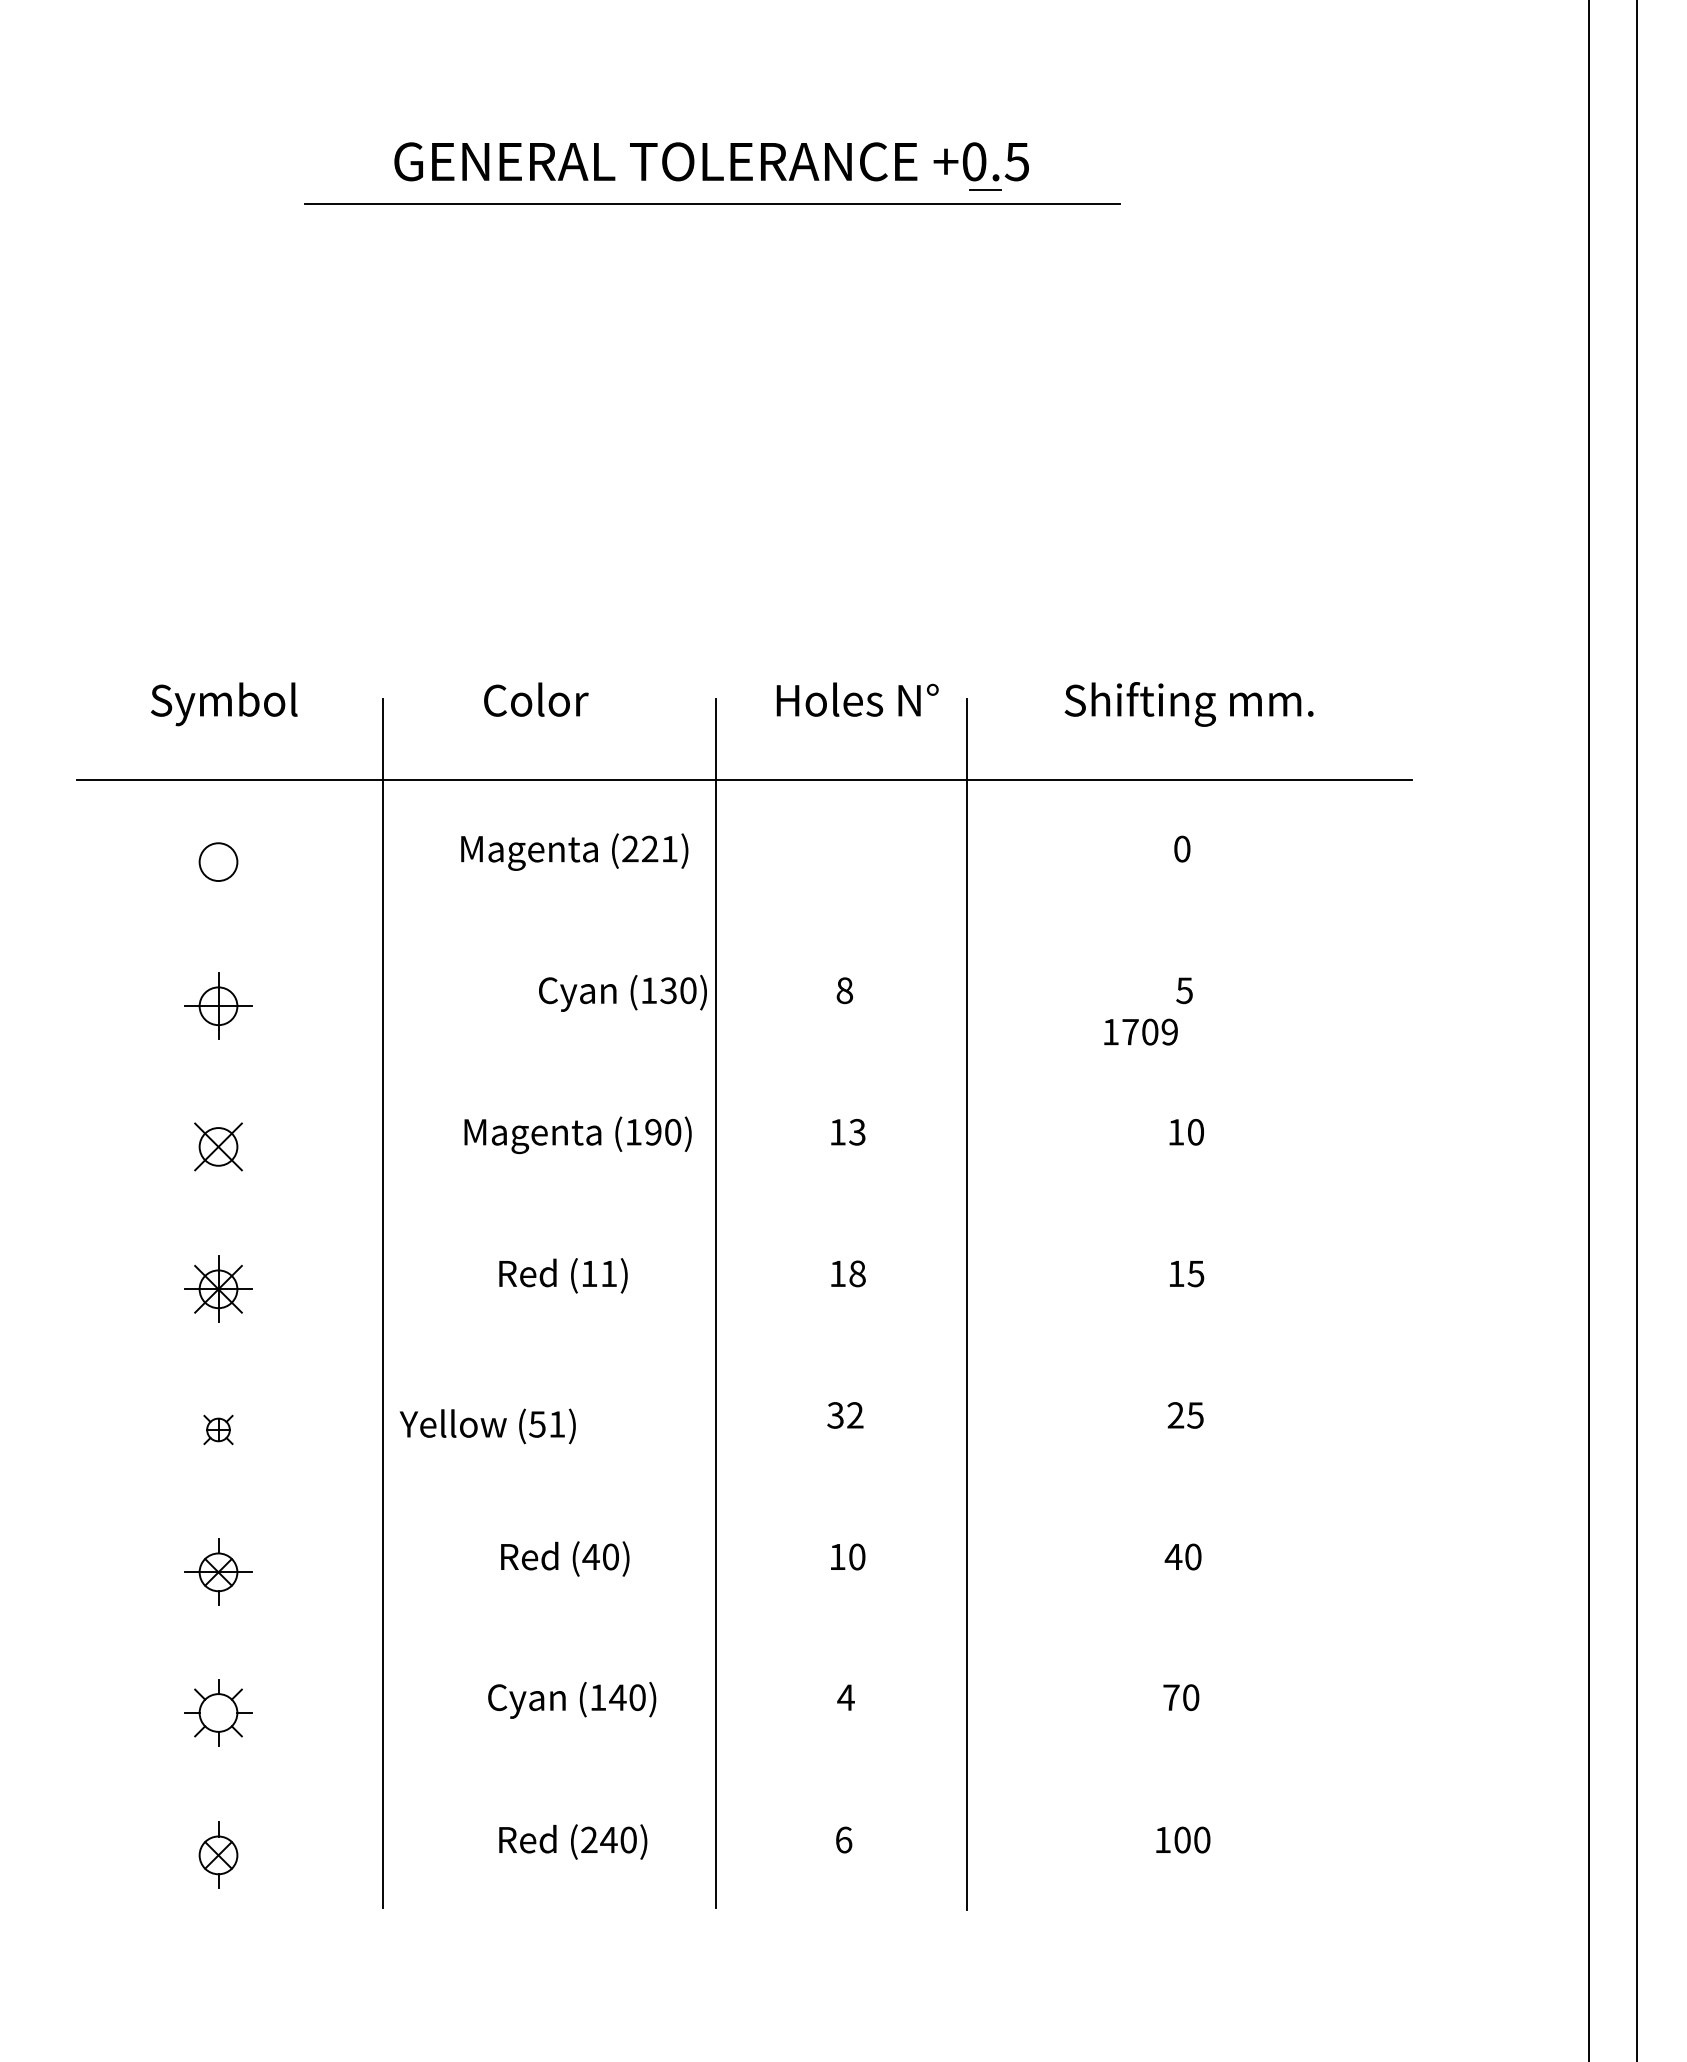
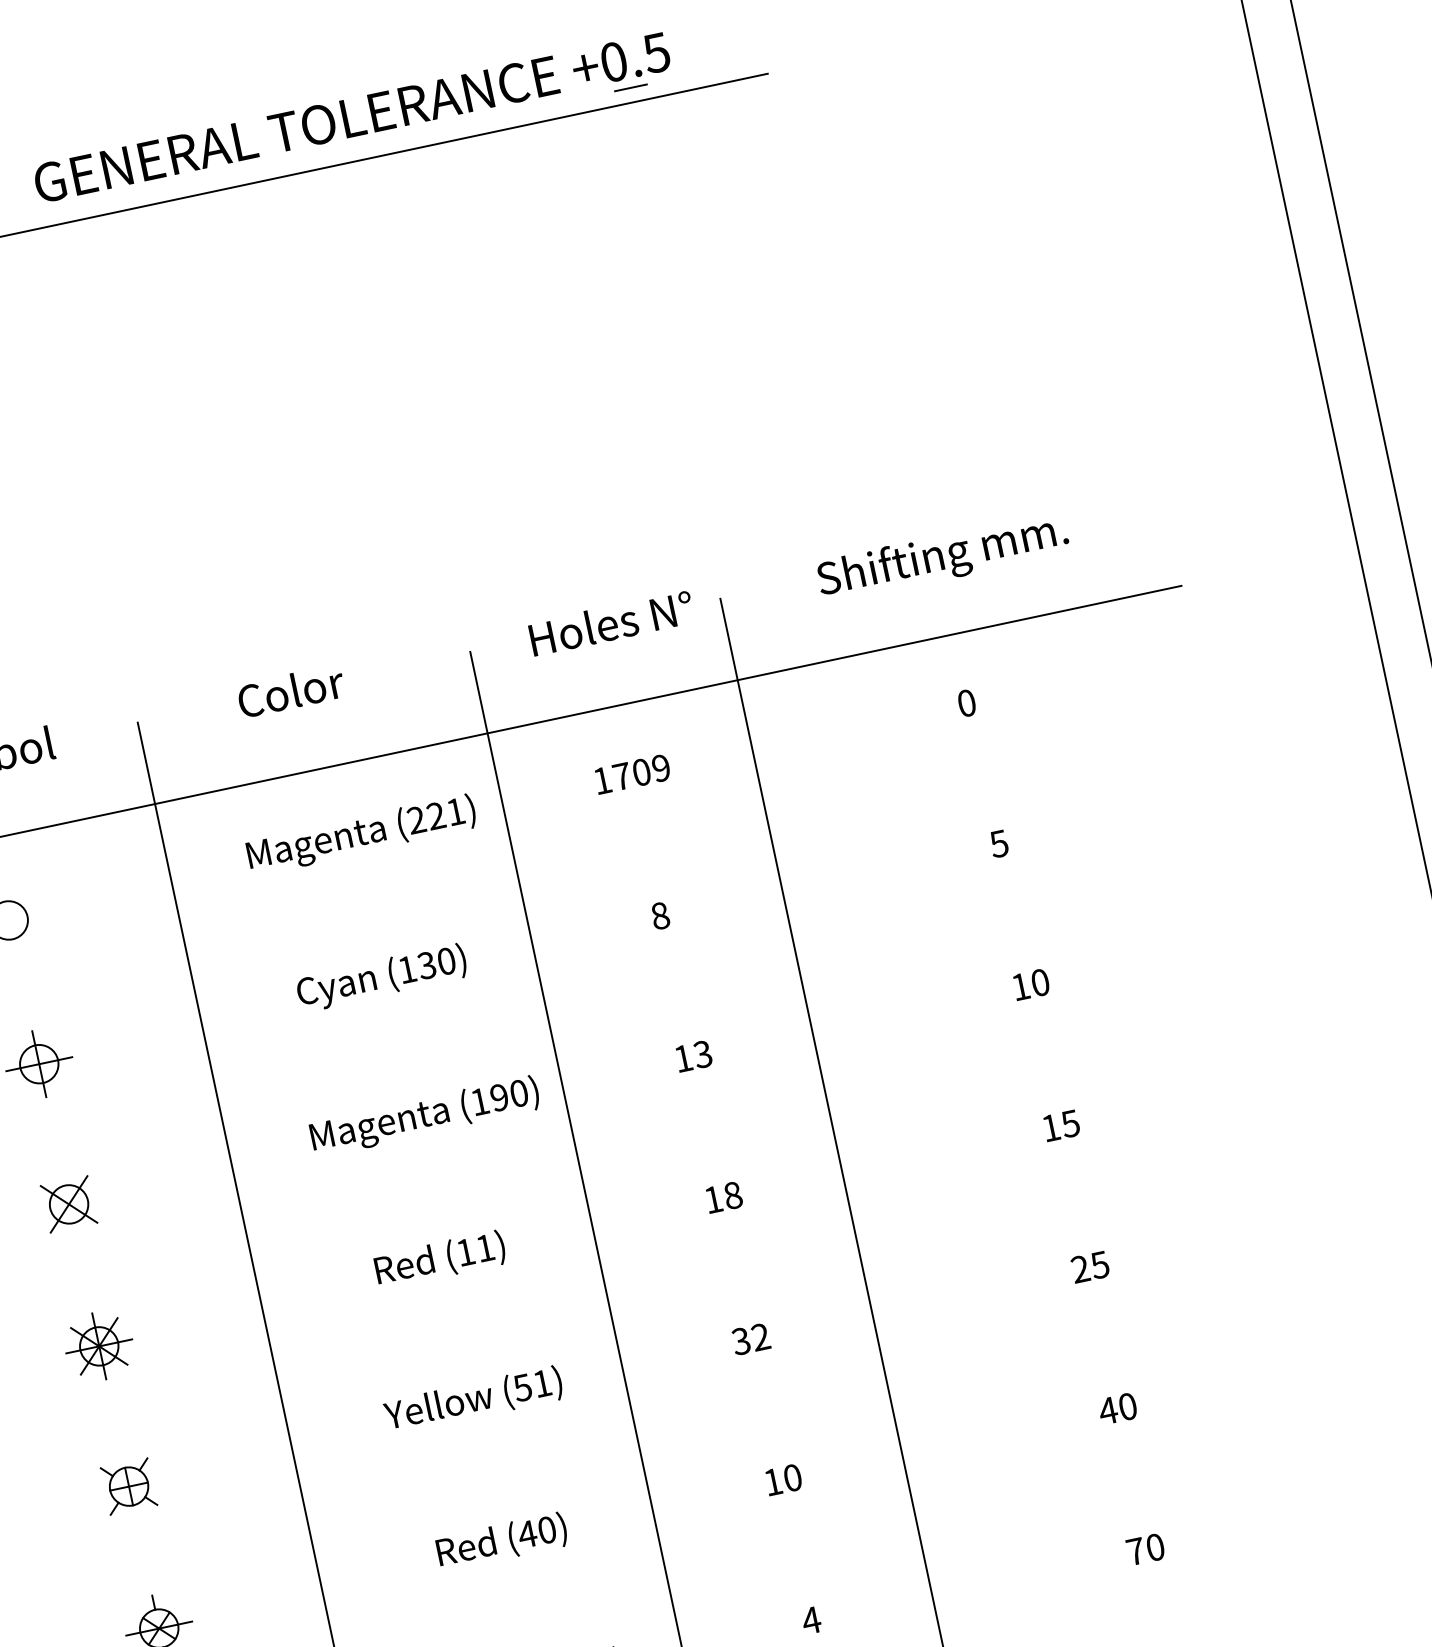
text: (622, 993) -> (381, 978), moved
text: (1140, 1031) -> (631, 773), moved
text: (487, 1426) -> (473, 1400), moved
part: (218, 1429) -> (128, 1486), size x1.67

